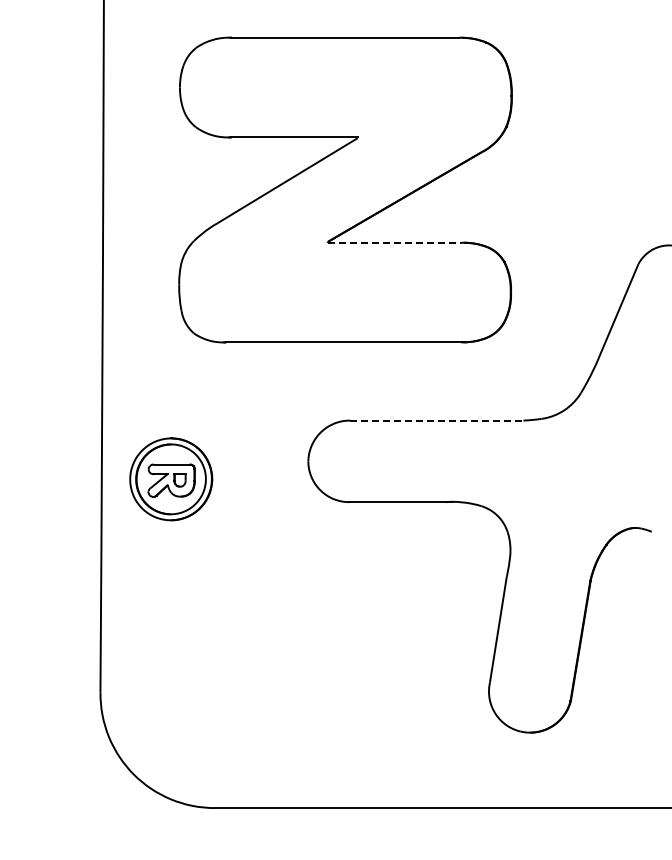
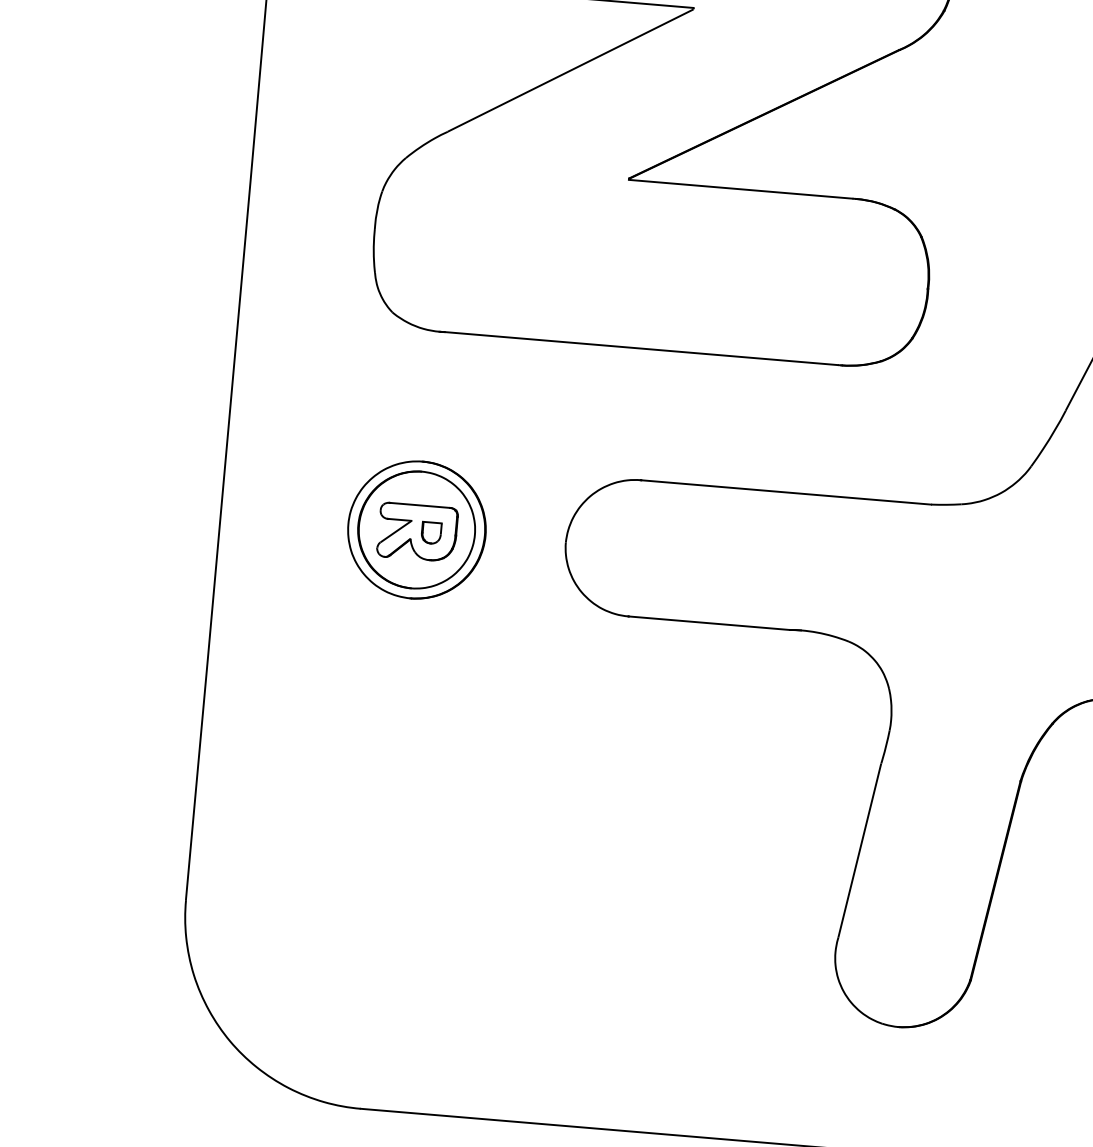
line: (394, 242) -> (740, 188), dashed -> solid
line: (436, 420) -> (785, 492), dashed -> solid
part: (171, 479) -> (417, 530), moved

